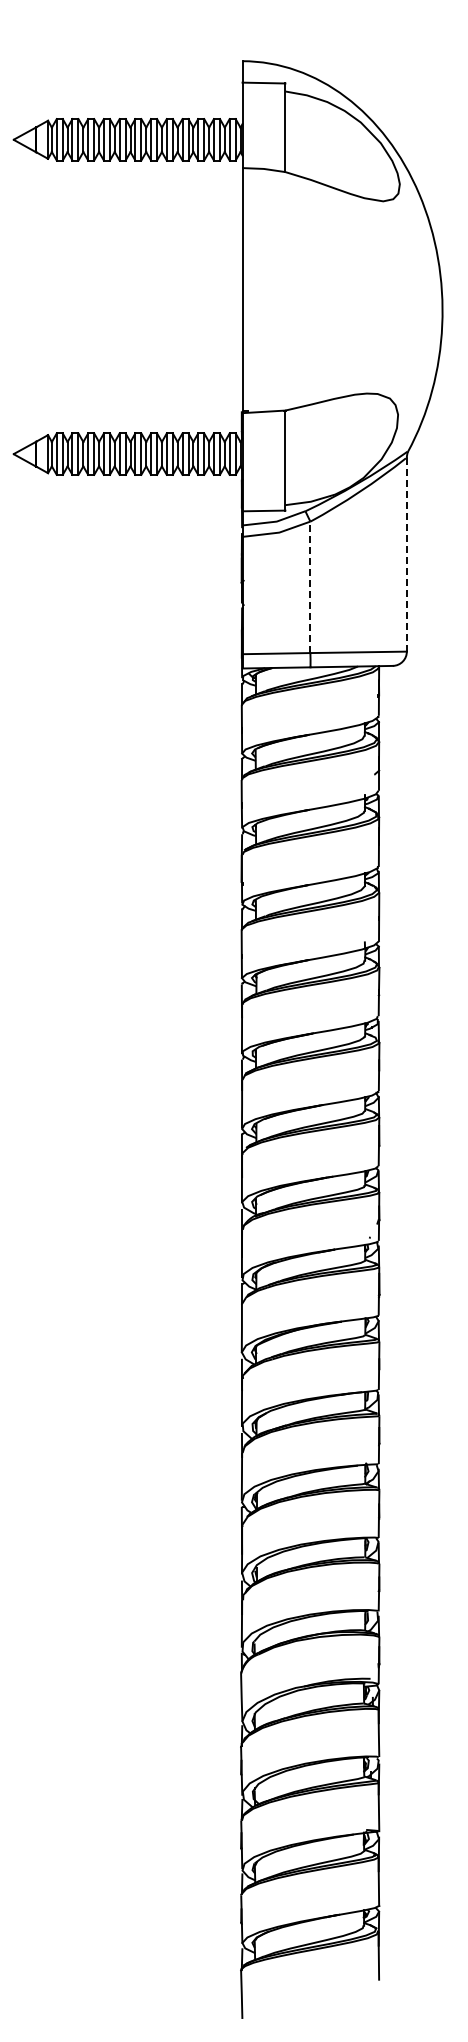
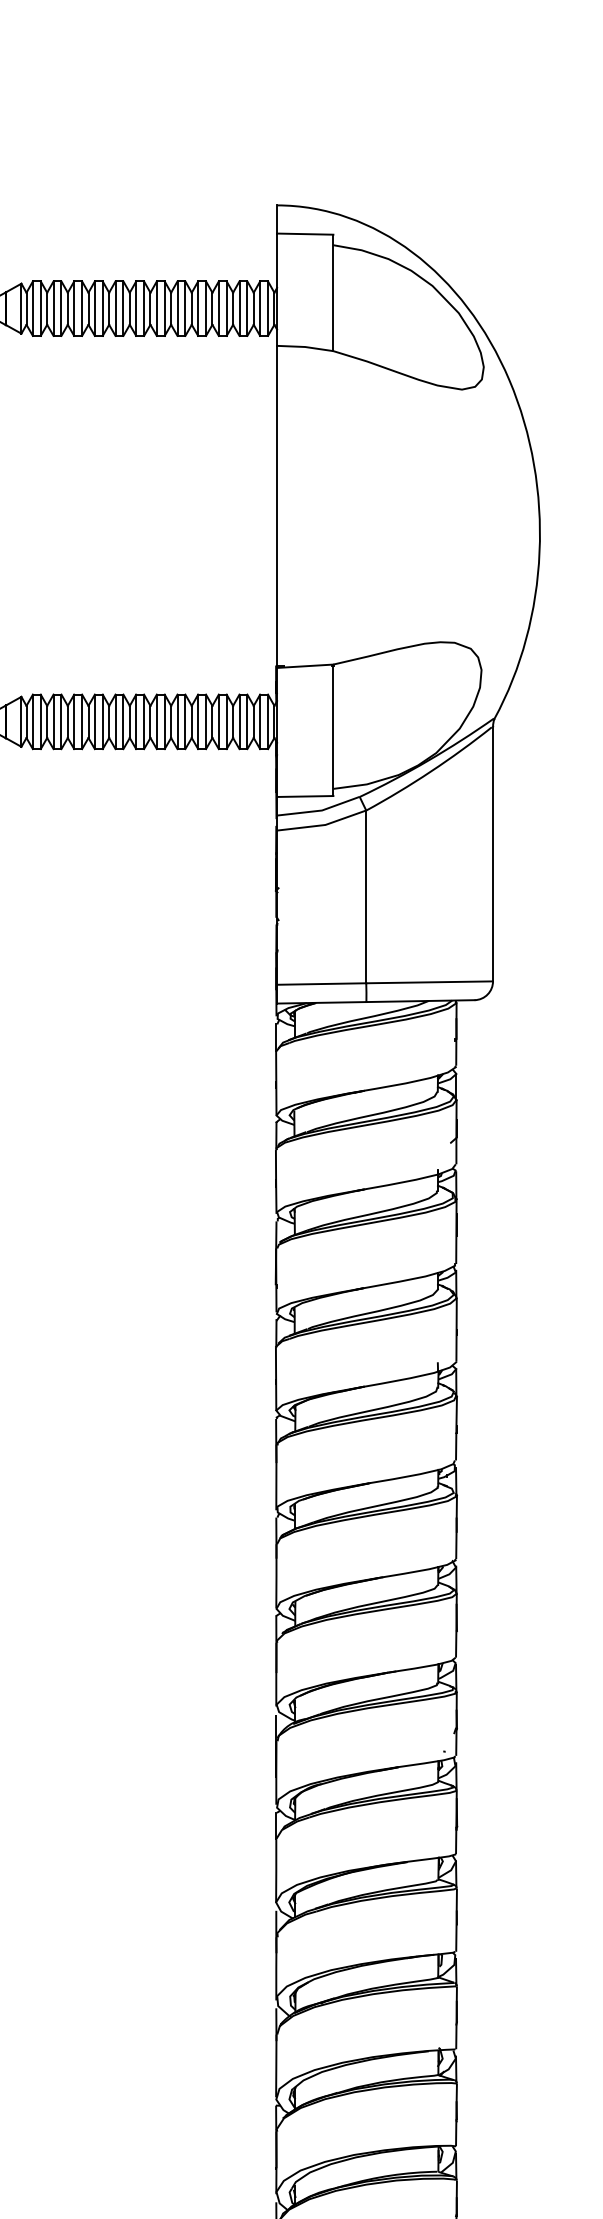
line: (406, 554) -> (492, 853), dashed -> solid
line: (310, 587) -> (366, 897), dashed -> solid

